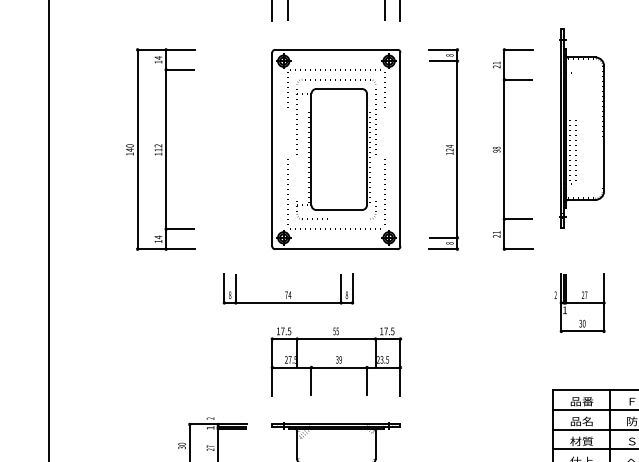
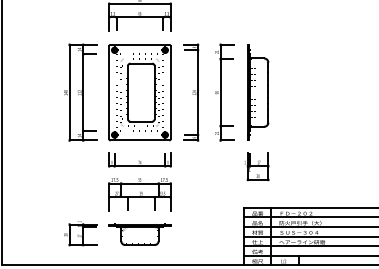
part: (583, 128) -> (258, 92), moved
part: (160, 149) -> (80, 92), moved
part: (287, 288) -> (139, 159), moved

